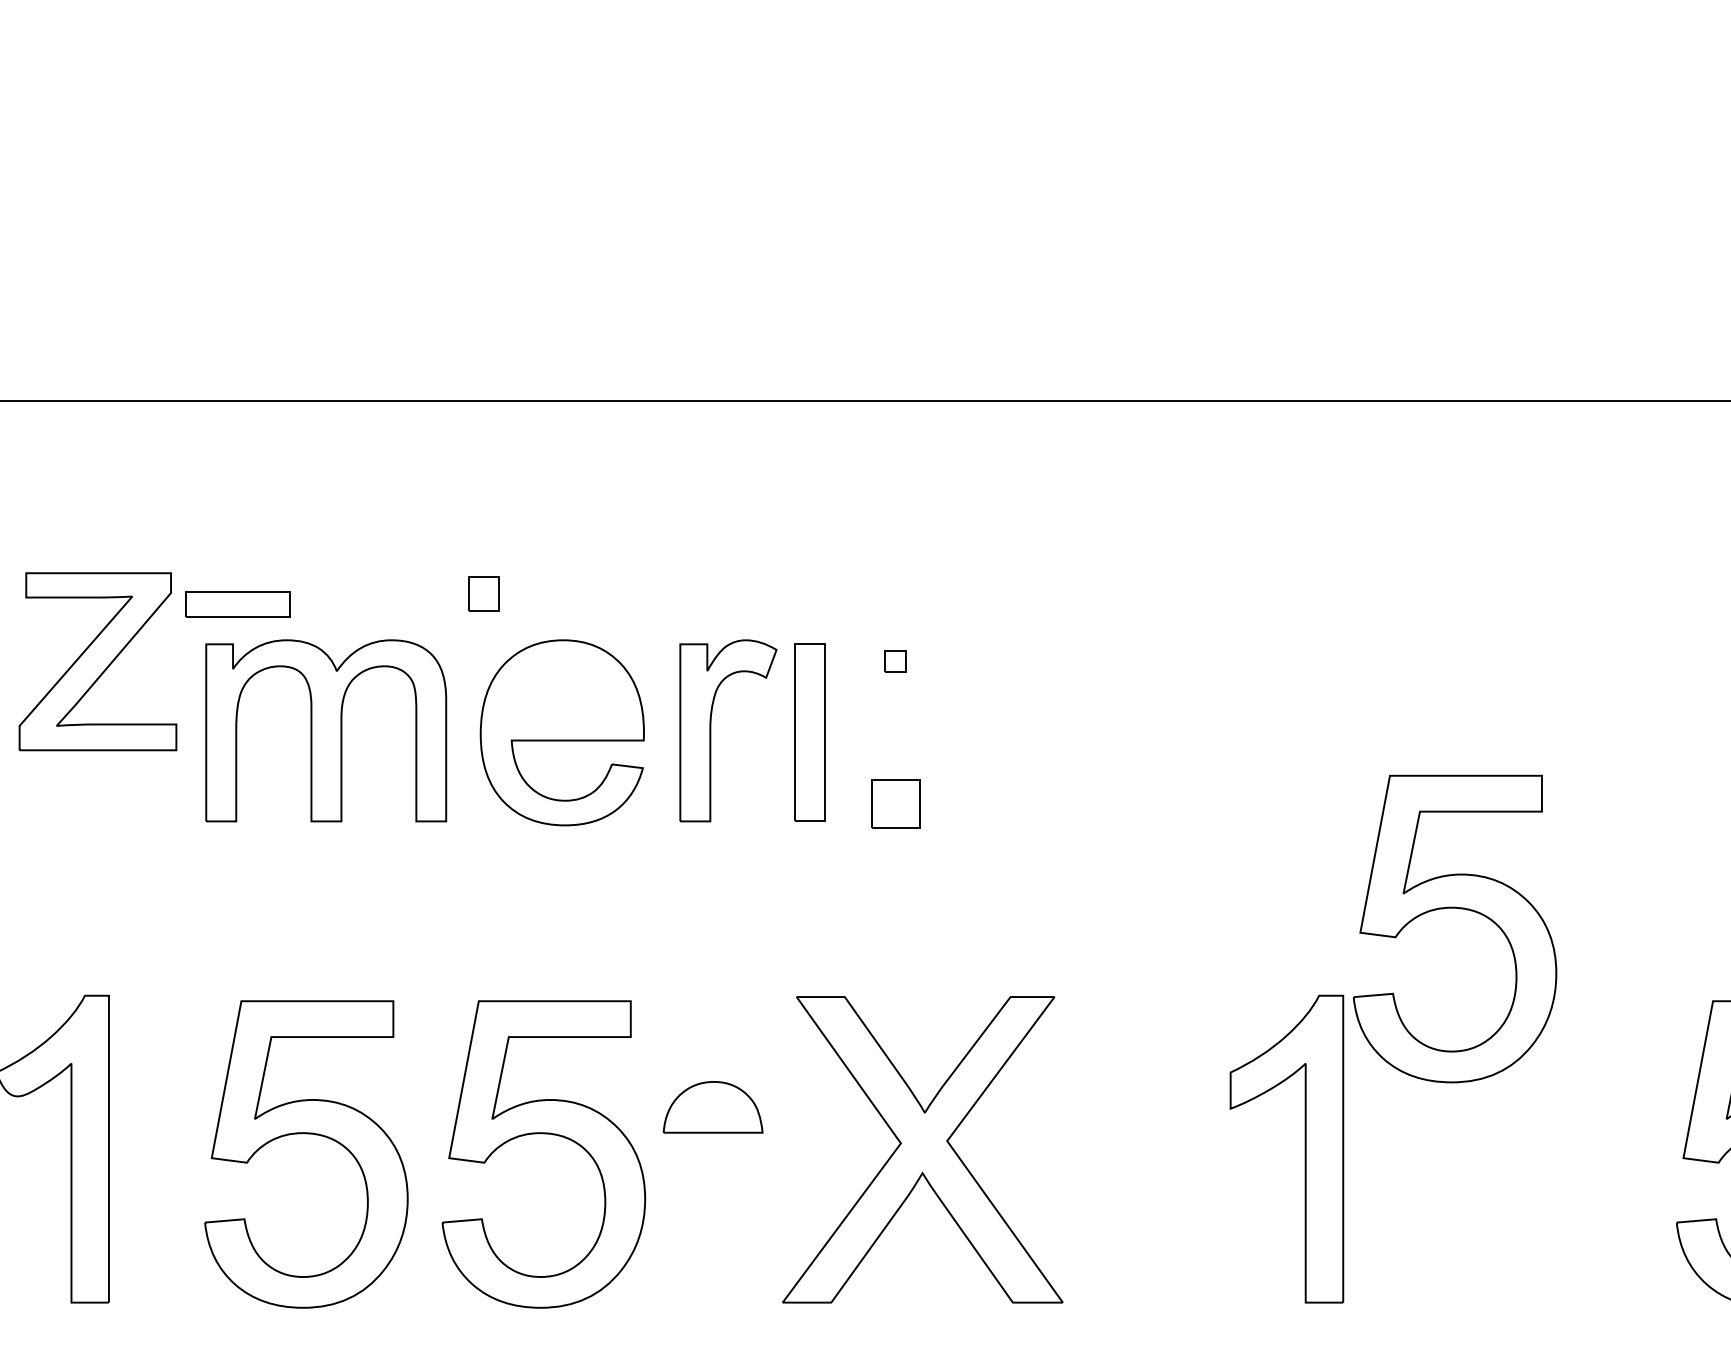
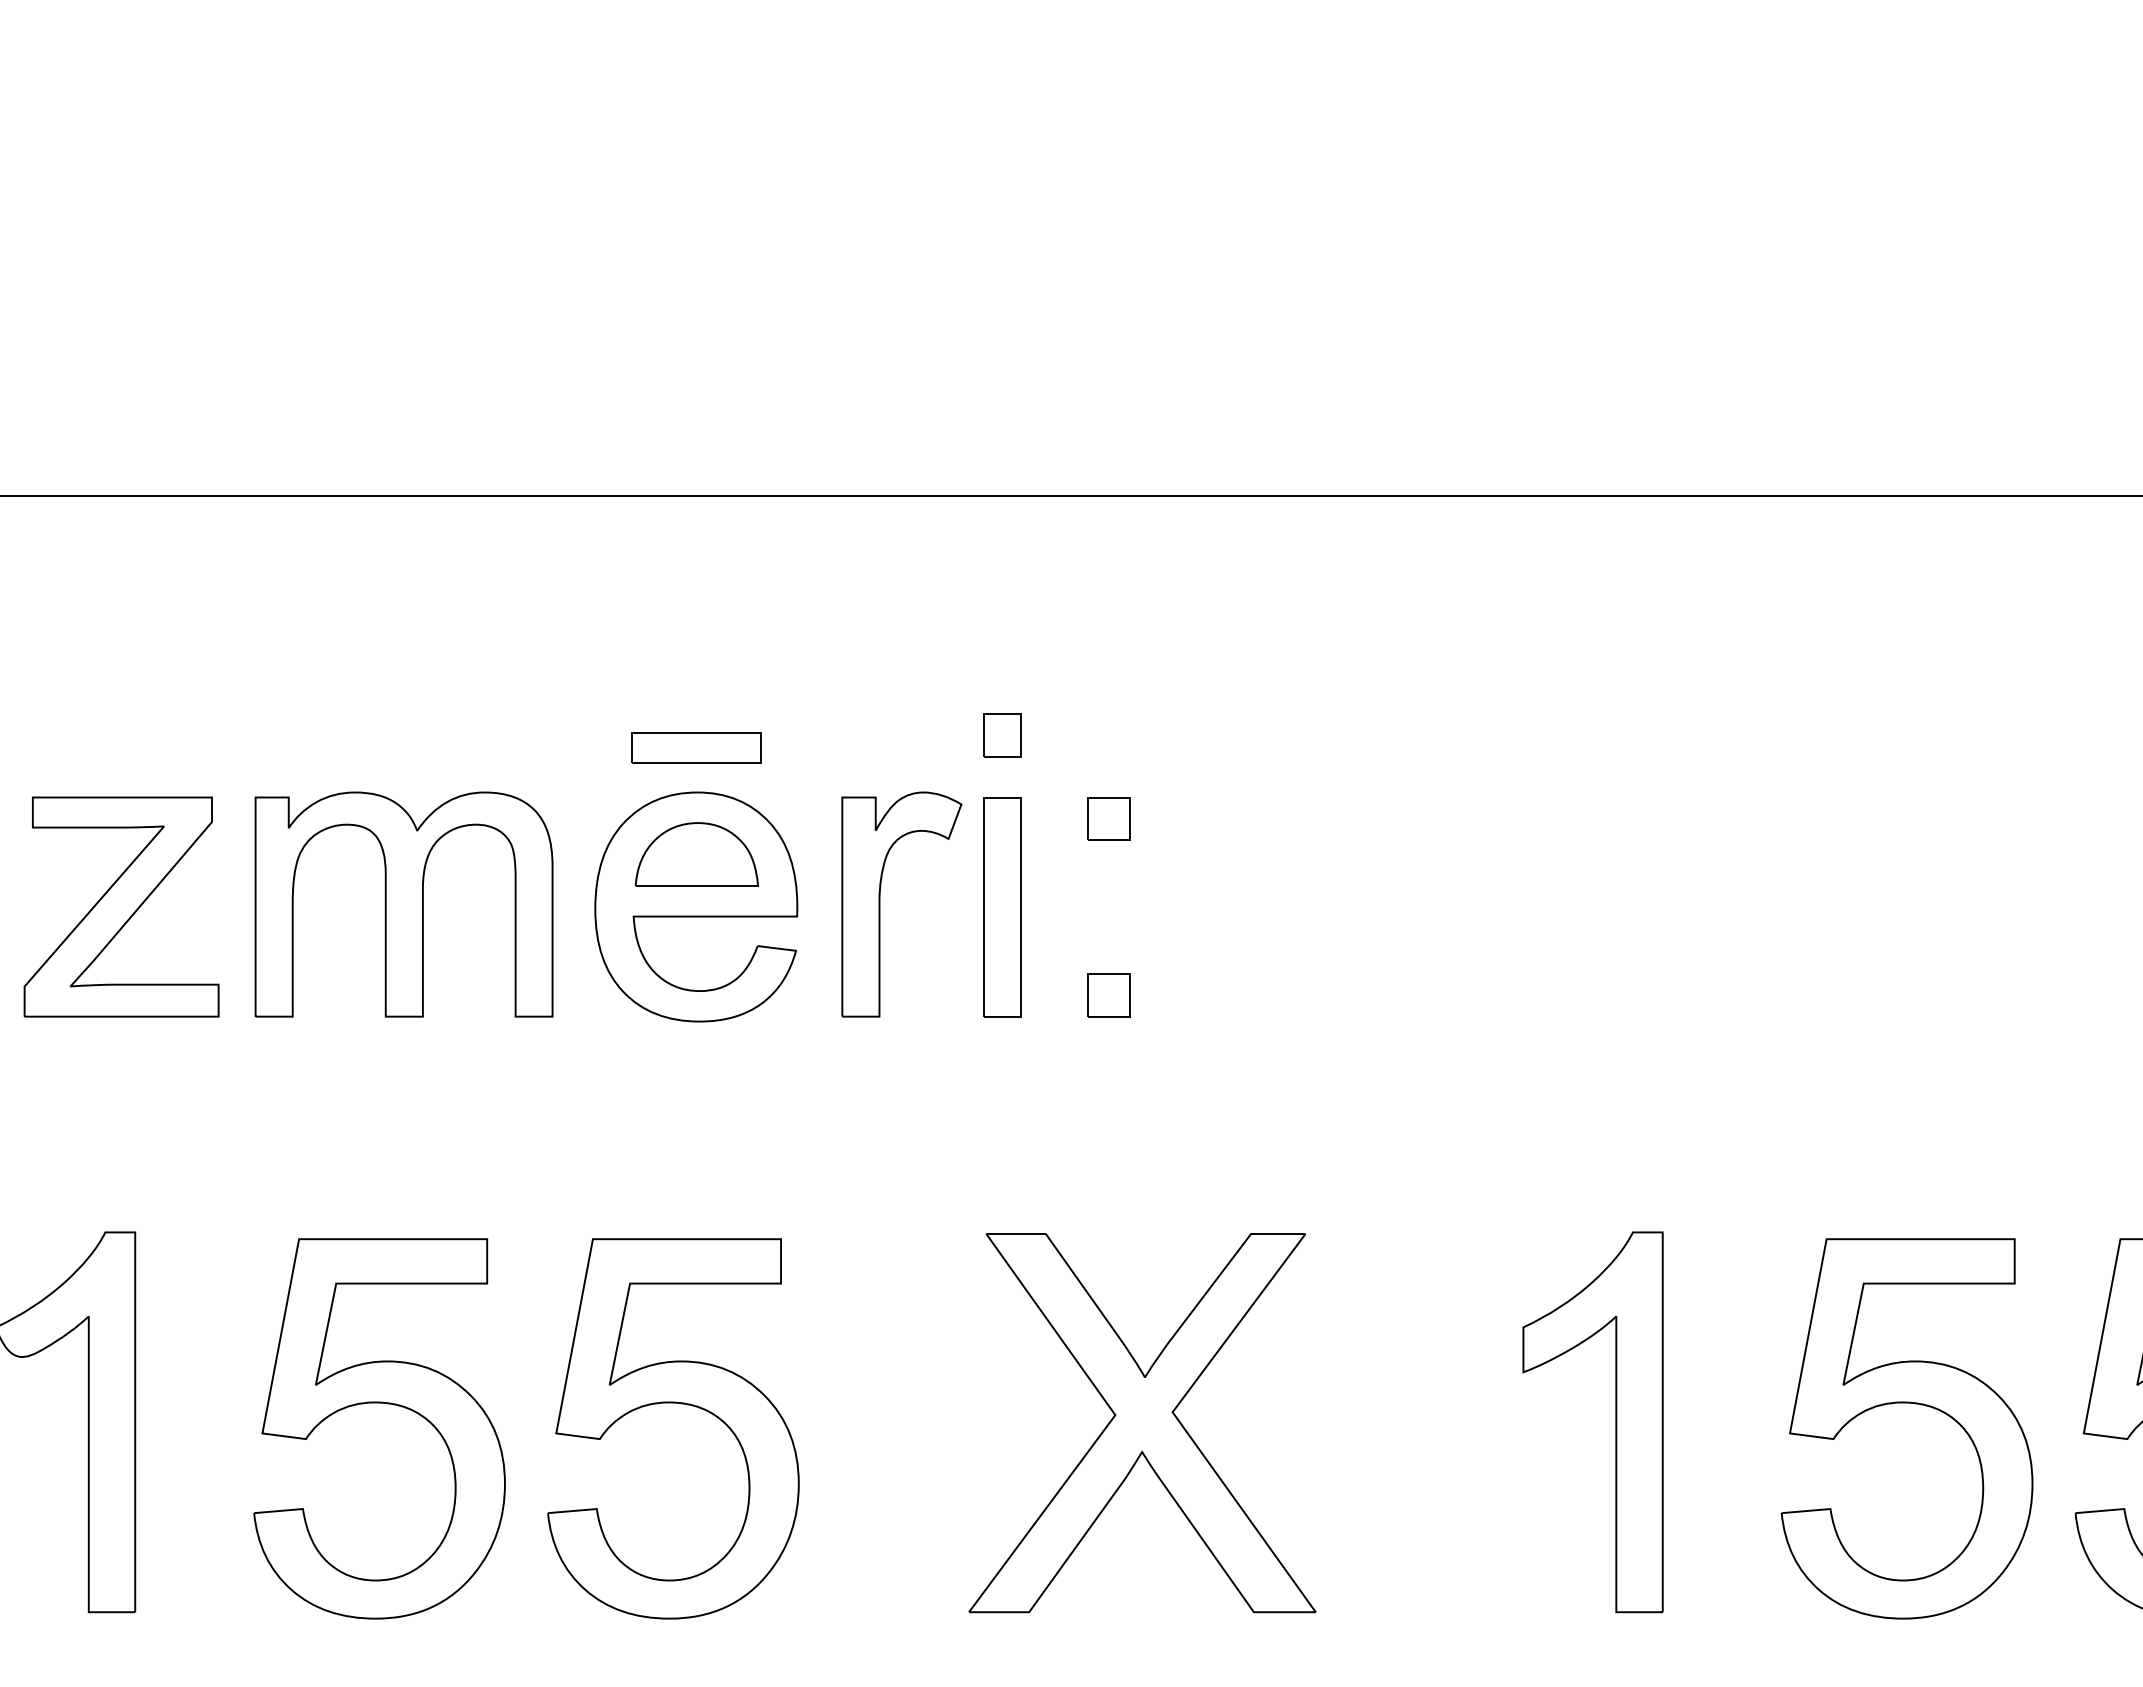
part: (484, 594) -> (1002, 735), moved
part: (238, 603) -> (696, 747), moved
part: (97, 661) -> (121, 906), moved
part: (895, 661) -> (1108, 818), size x1.67
part: (895, 804) -> (1108, 995), size x0.71
part: (1454, 908) -> (1906, 1403), moved
part: (712, 1107) -> (696, 854), moved

